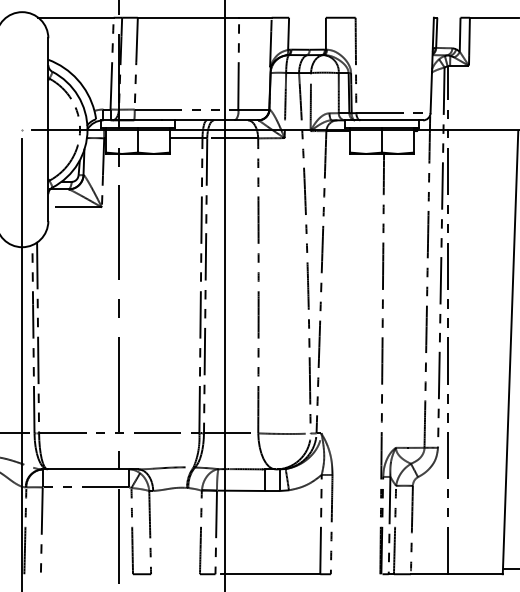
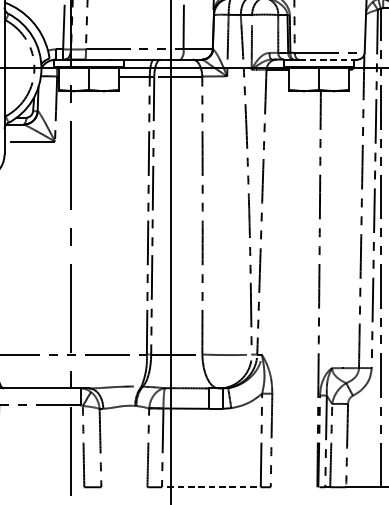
line: (391, 120) -> (327, 59), solid -> dashed
line: (270, 574) -> (213, 487), solid -> dashed

